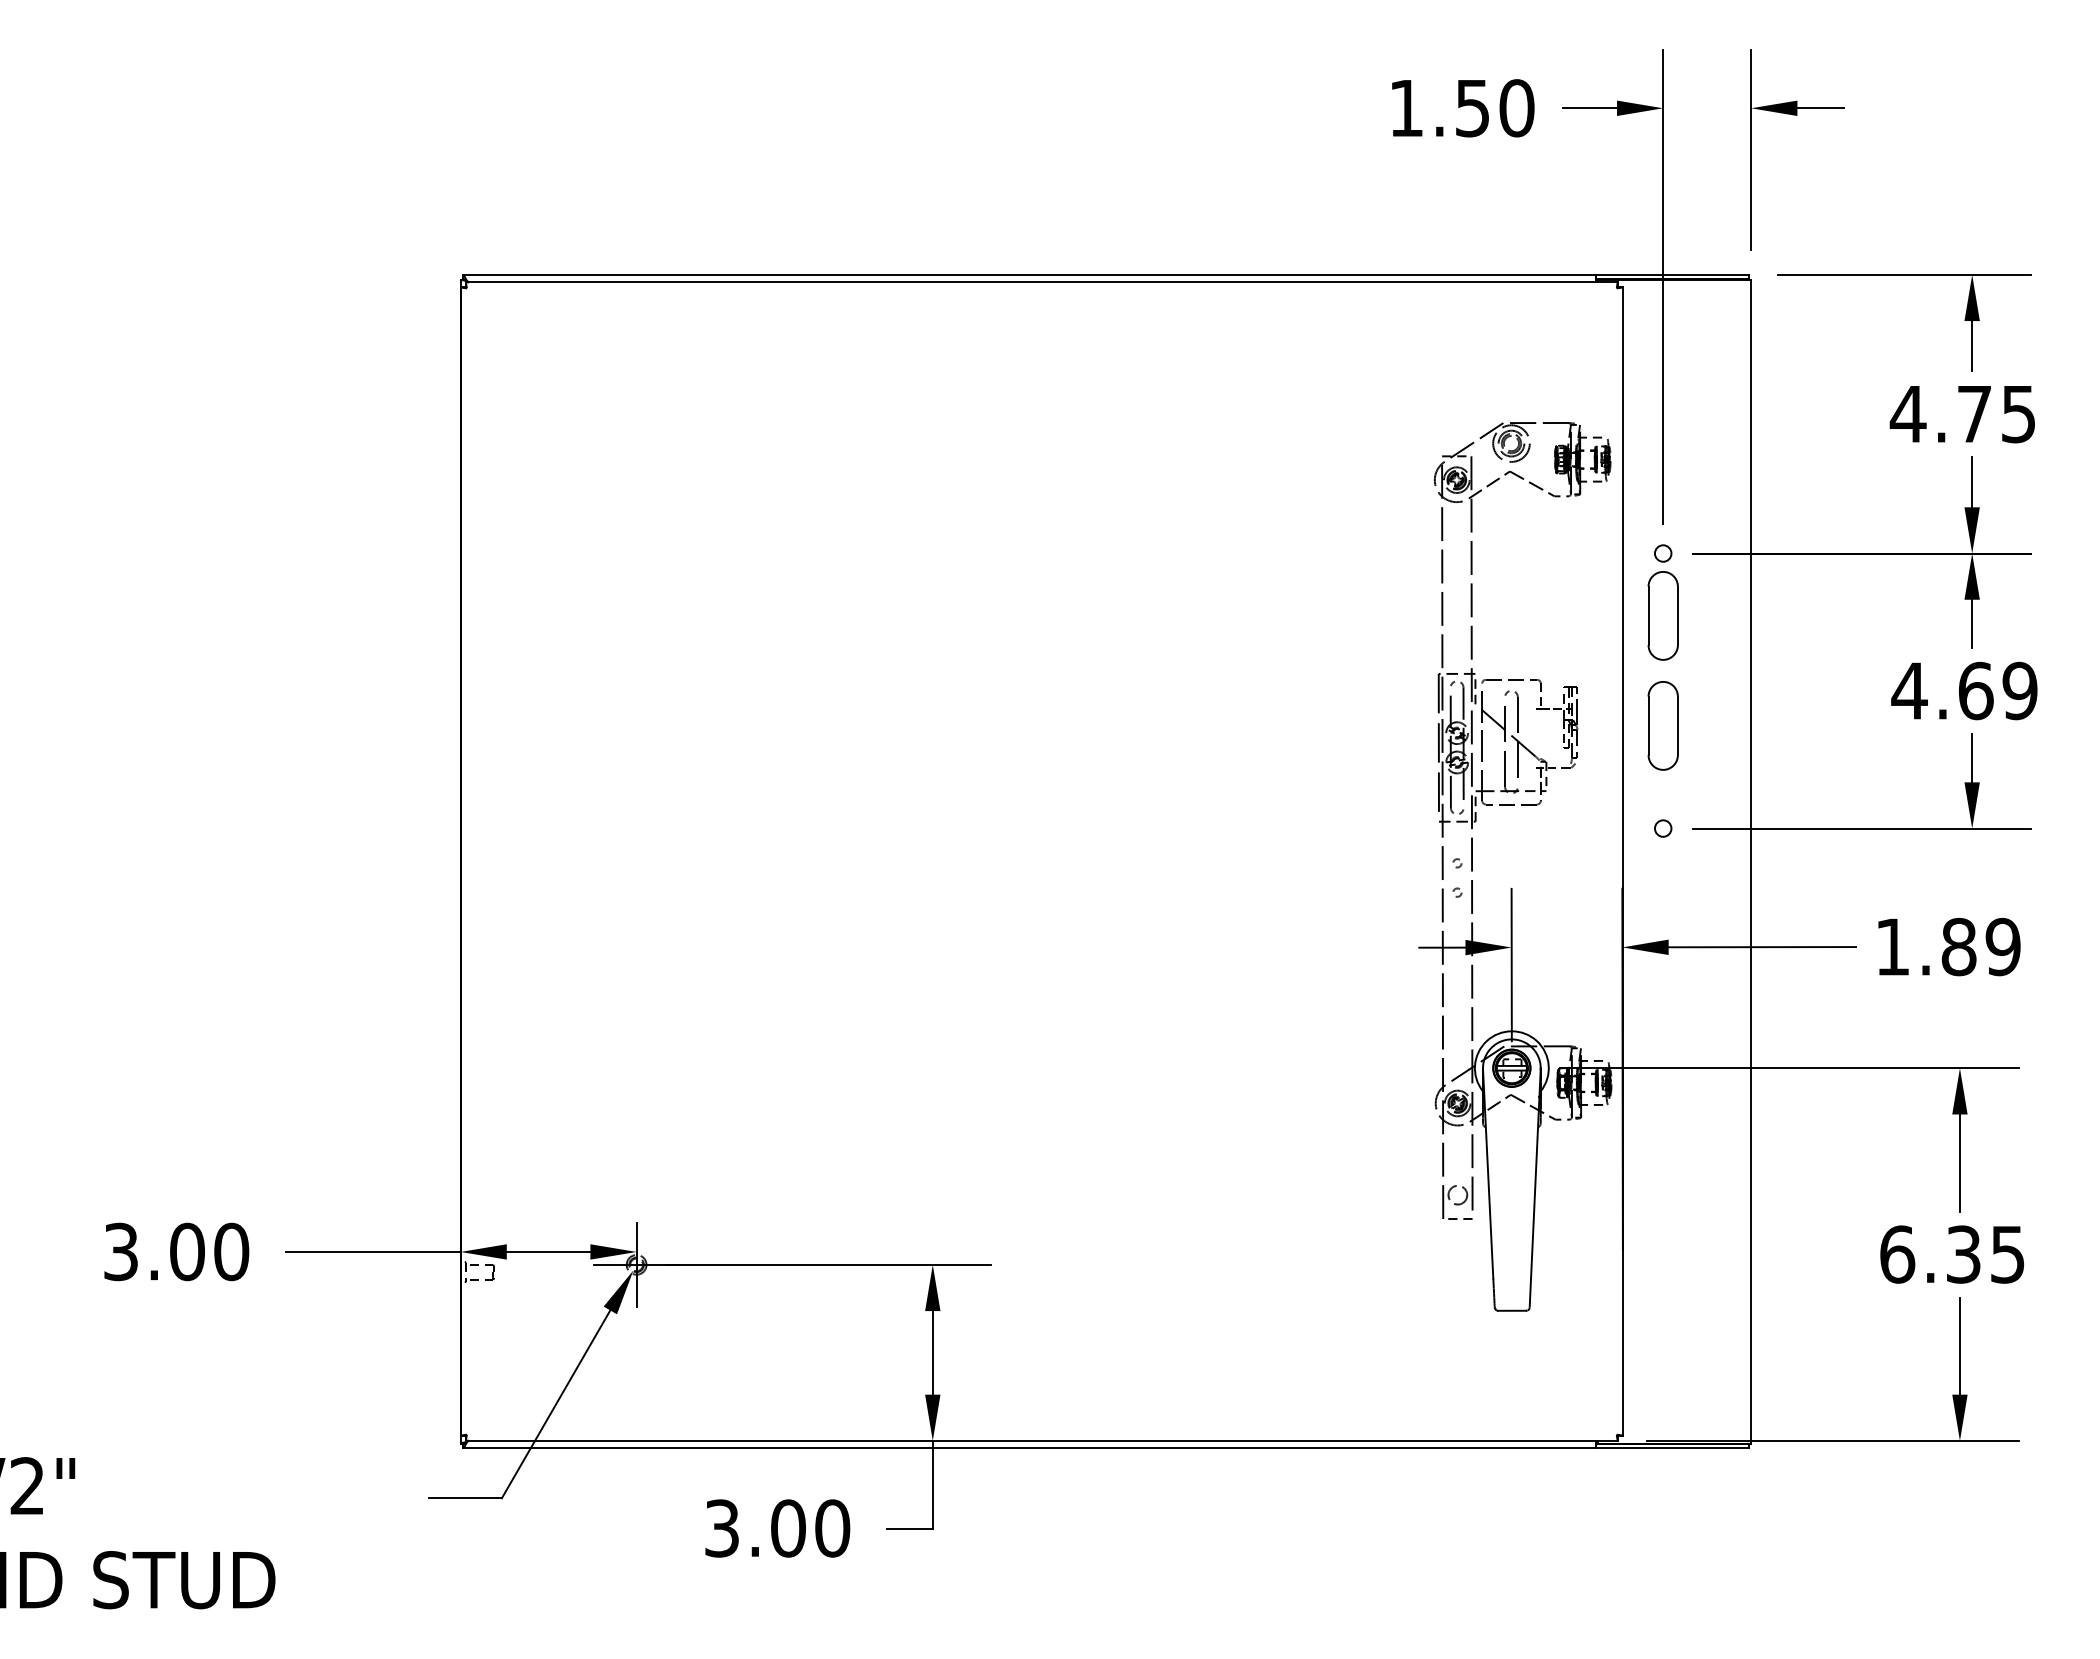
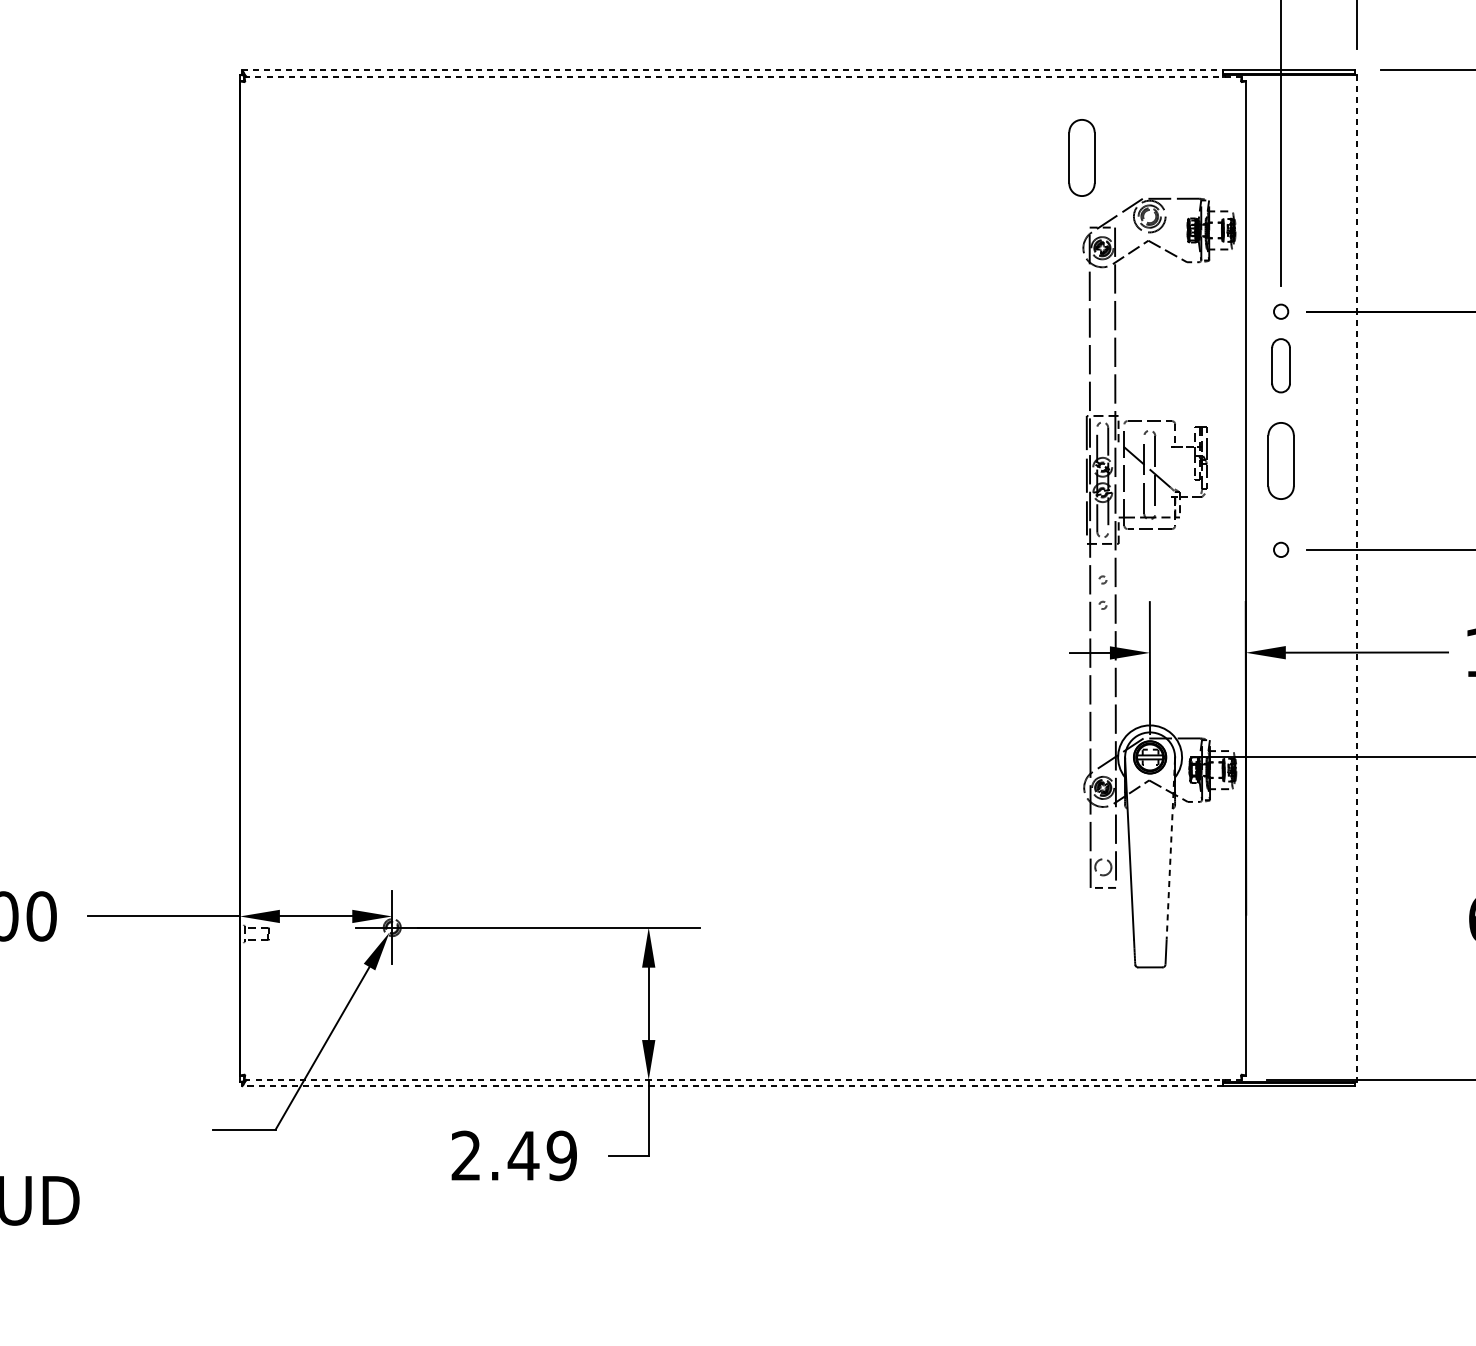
line: (1029, 274) -> (732, 70), solid -> dashed
line: (1042, 282) -> (743, 77), solid -> dashed
part: (1432, 375) -> (1081, 157), added
part: (1662, 615) -> (1280, 365), size x0.7
line: (1751, 861) -> (1357, 578), solid -> dashed
line: (1535, 1174) -> (1170, 849), solid -> dashed
line: (1041, 1440) -> (742, 1079), solid -> dashed
line: (1029, 1448) -> (732, 1086), solid -> dashed
text: (777, 1528) -> (514, 1155), 3.00 -> 2.49

